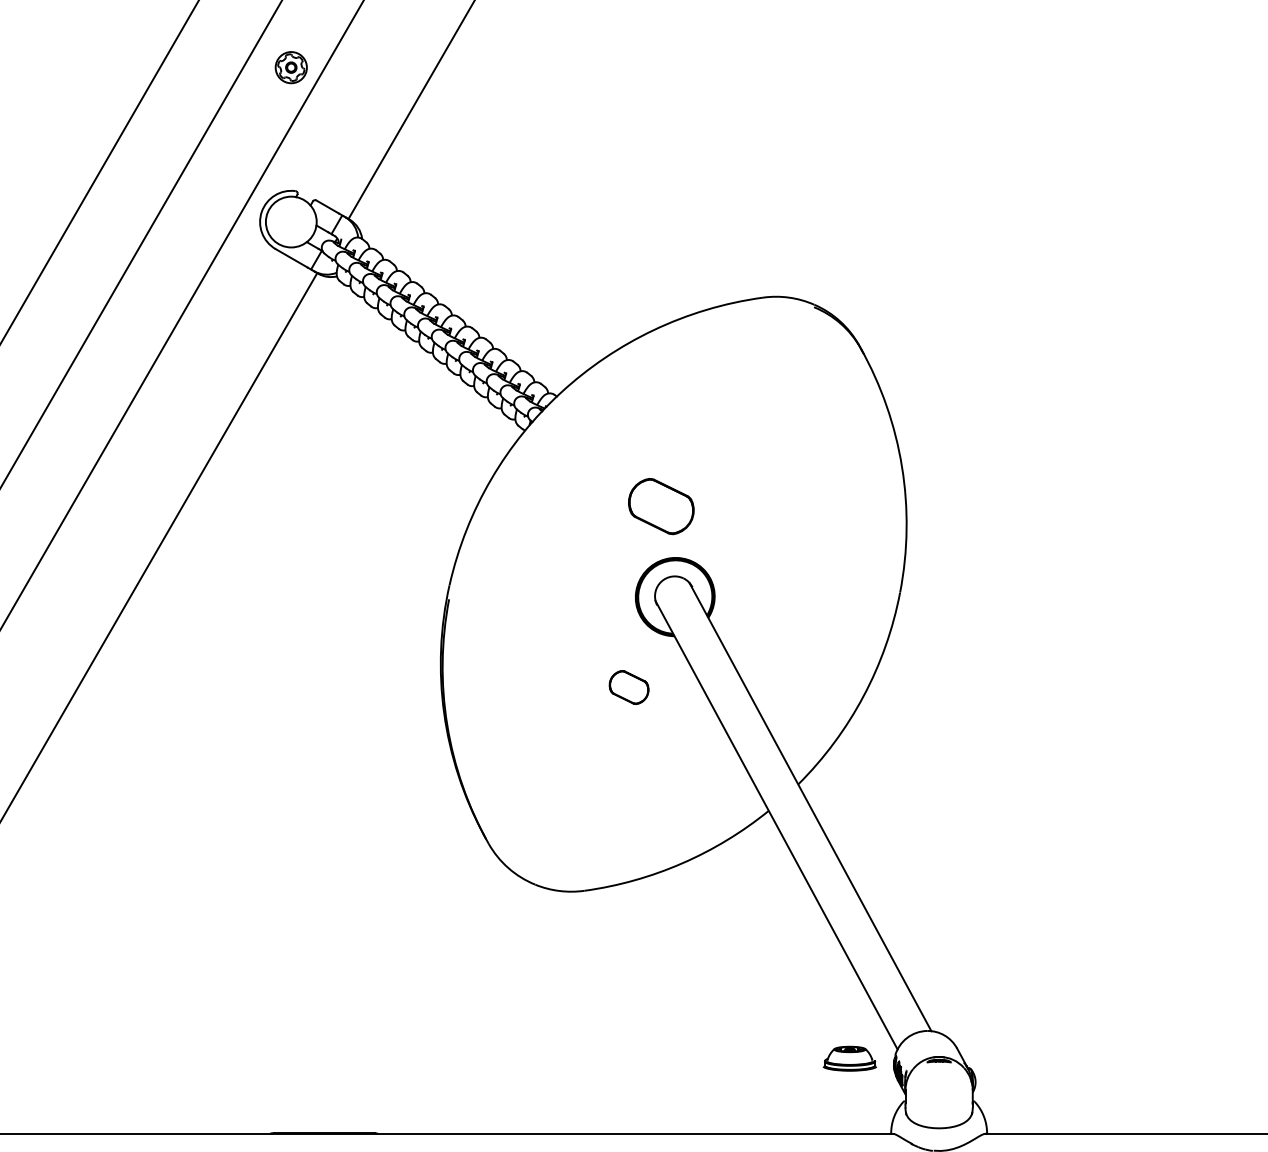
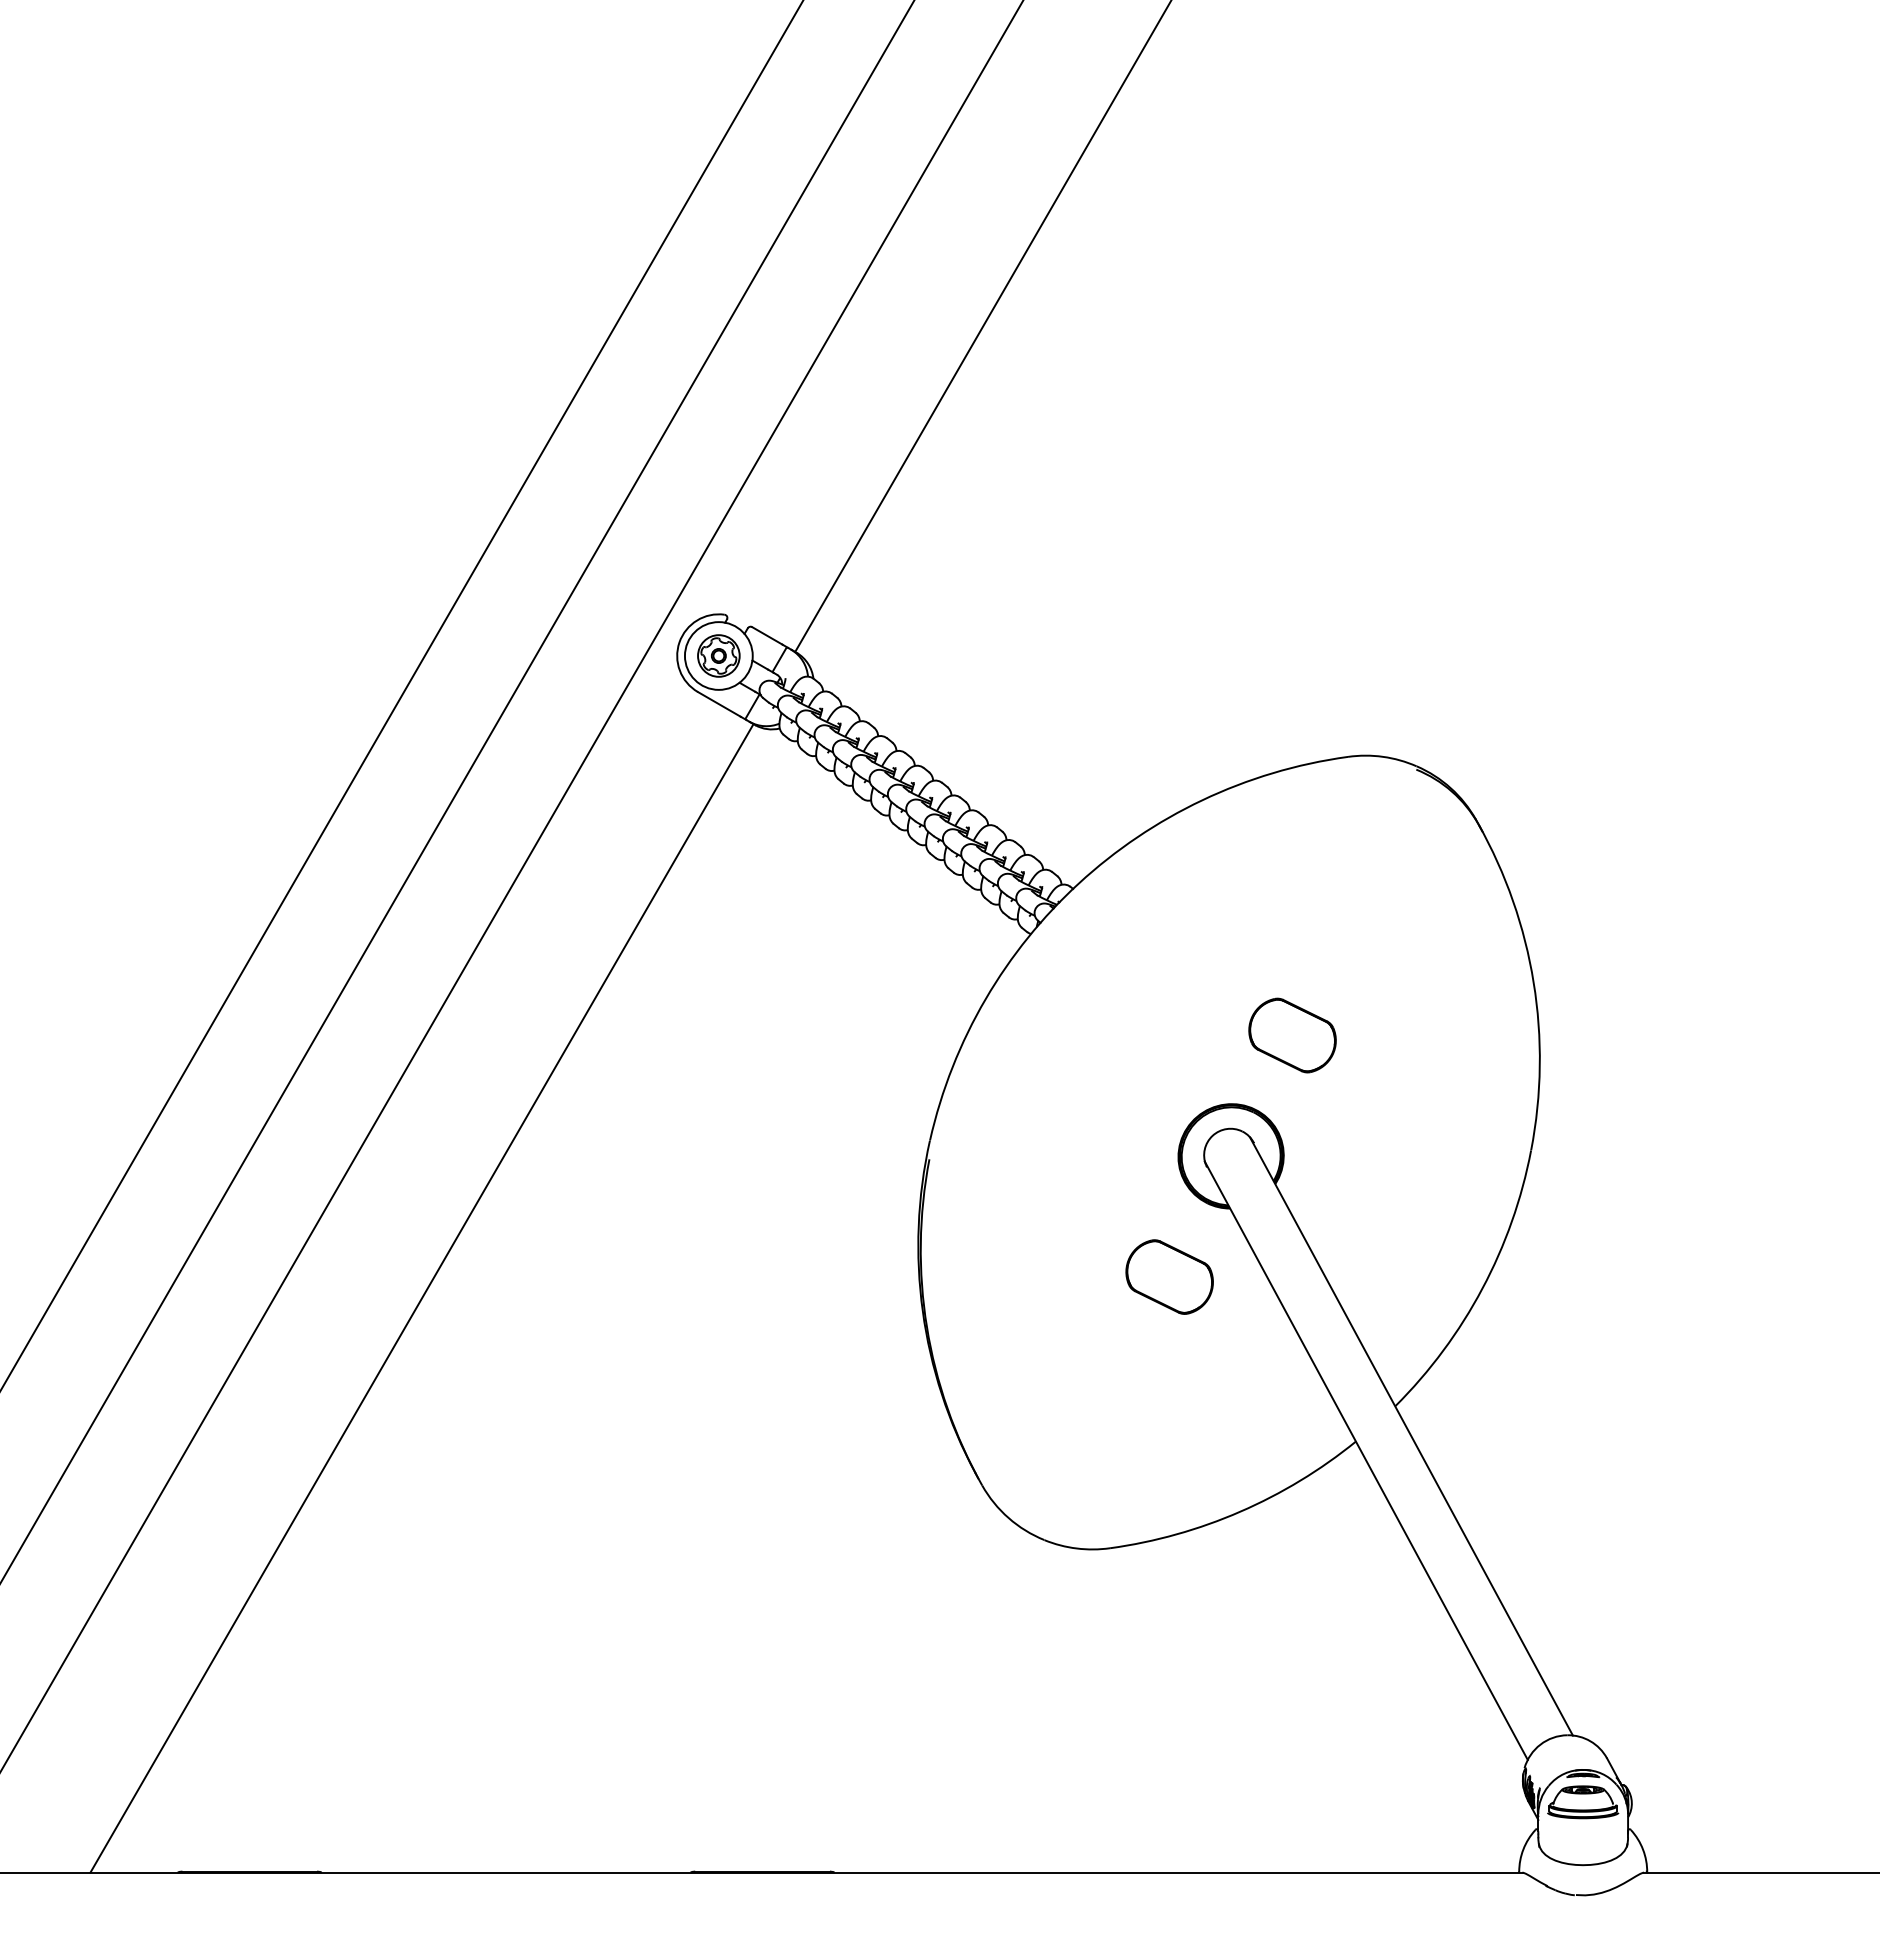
part: (291, 67) -> (718, 655), moved
part: (661, 506) -> (1292, 1035), moved
part: (629, 687) -> (1169, 1276), size x1.67
part: (850, 1058) -> (1583, 1802), moved

